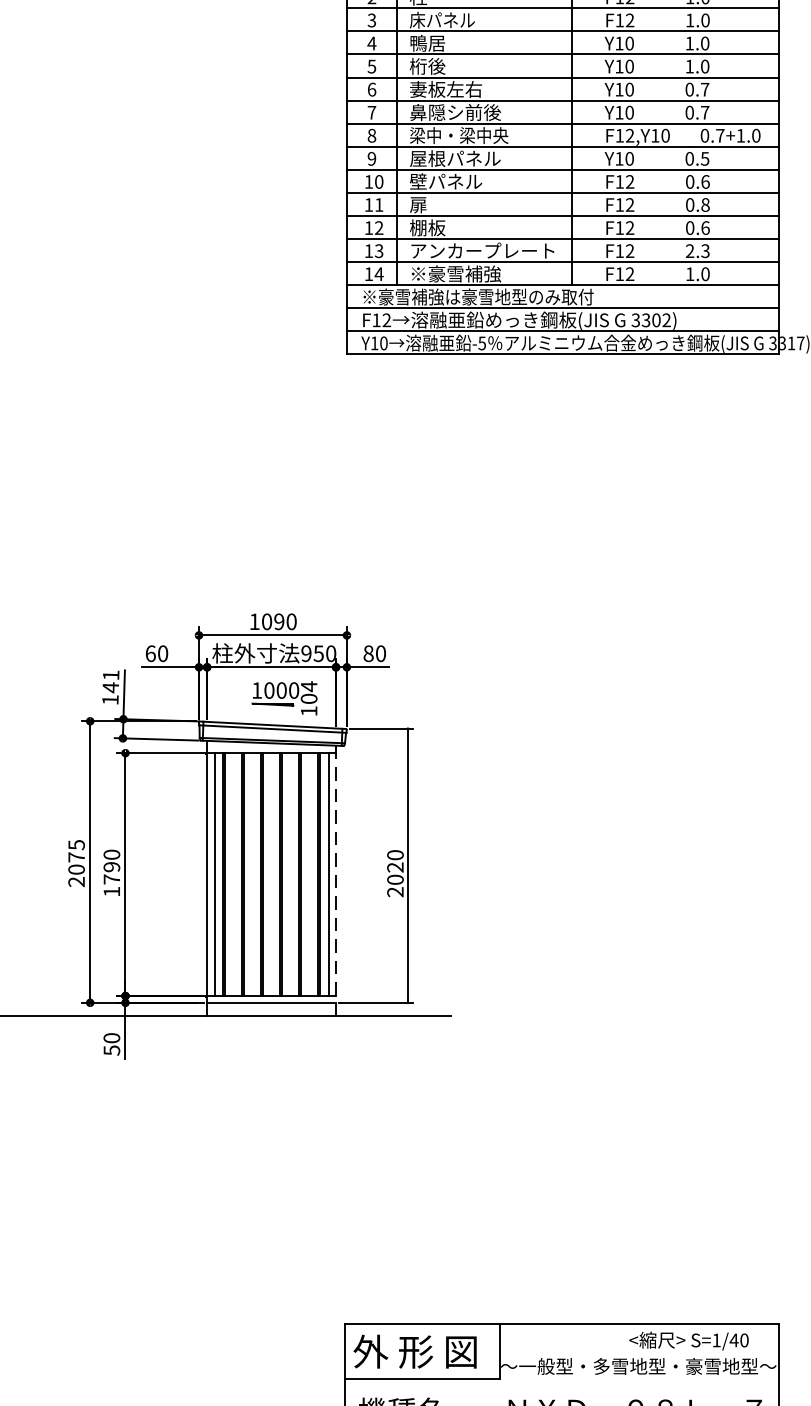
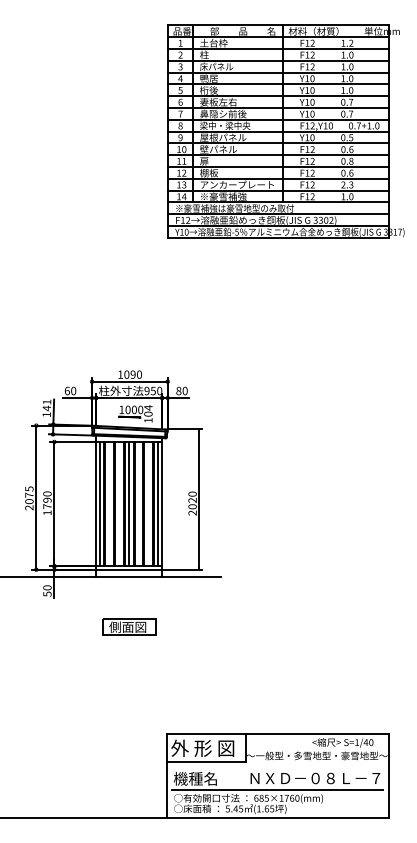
line: (272, 875) -> (129, 504), added
line: (336, 881) -> (162, 507), dashed -> solid
part: (272, 1113) -> (129, 626), added

